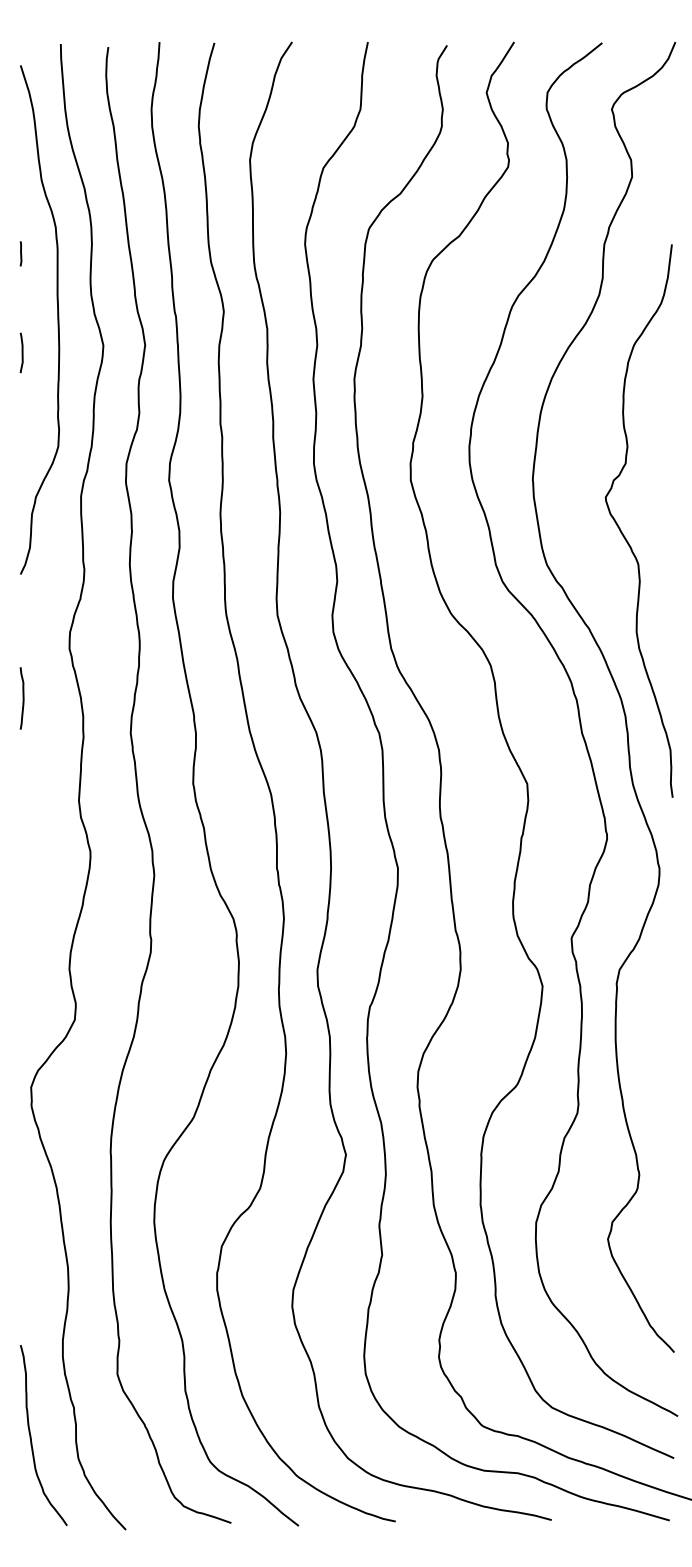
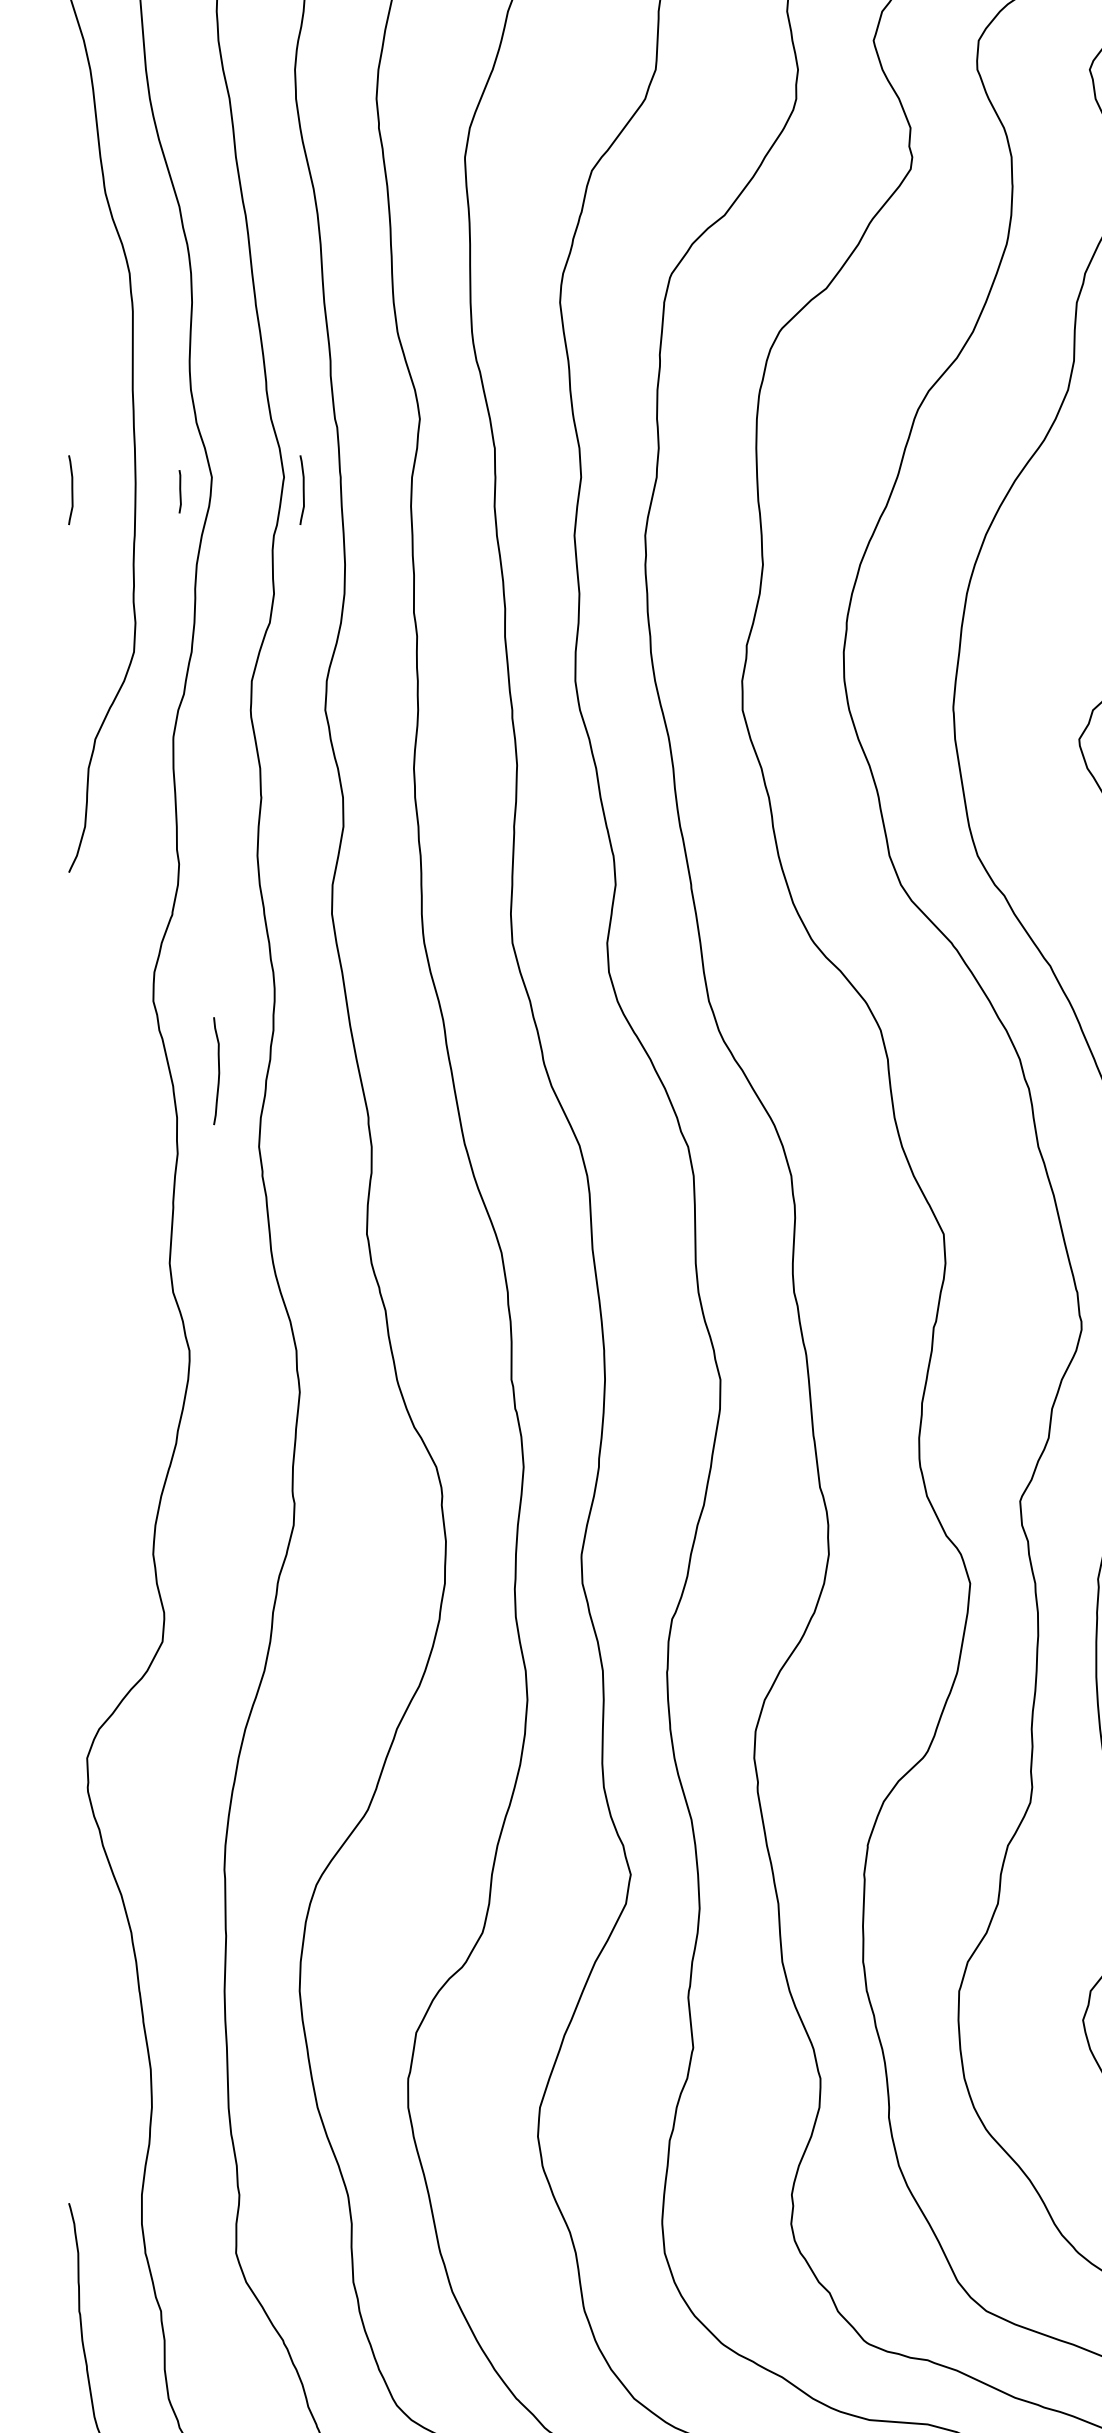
line: (20, 253) -> (179, 491), moved
curve: (155, 352) -> (301, 489), added
curve: (22, 698) -> (217, 1071), moved

